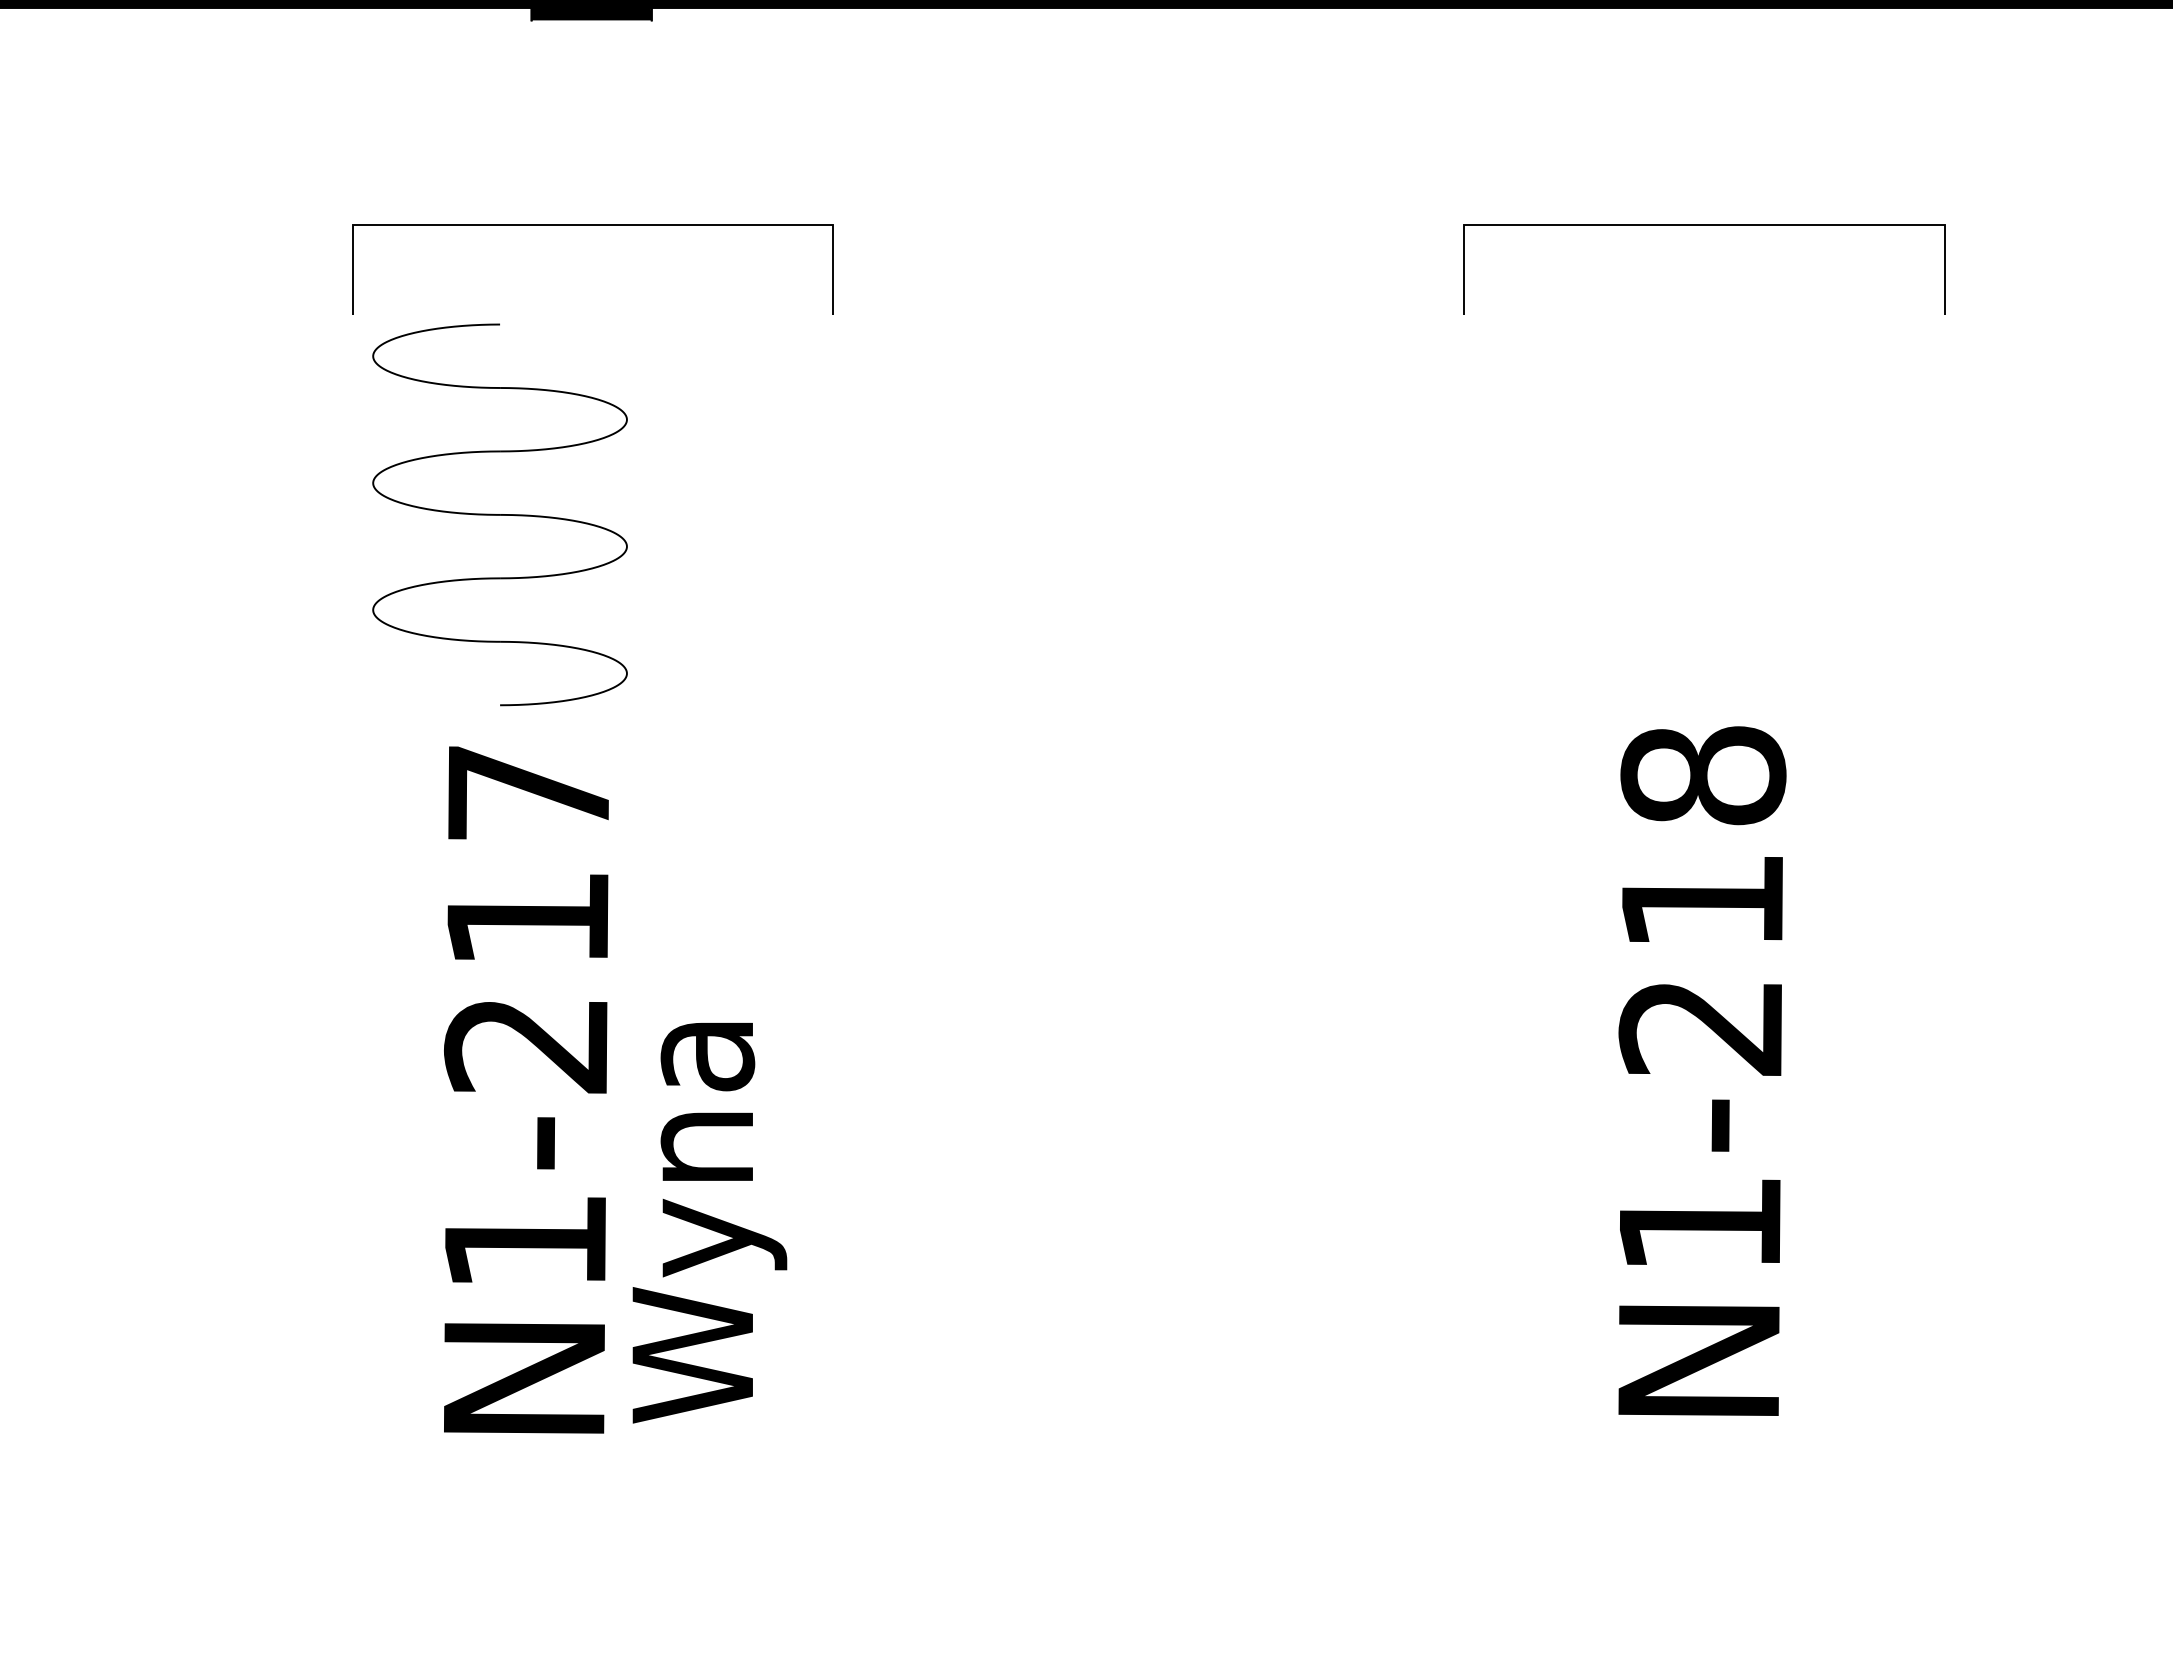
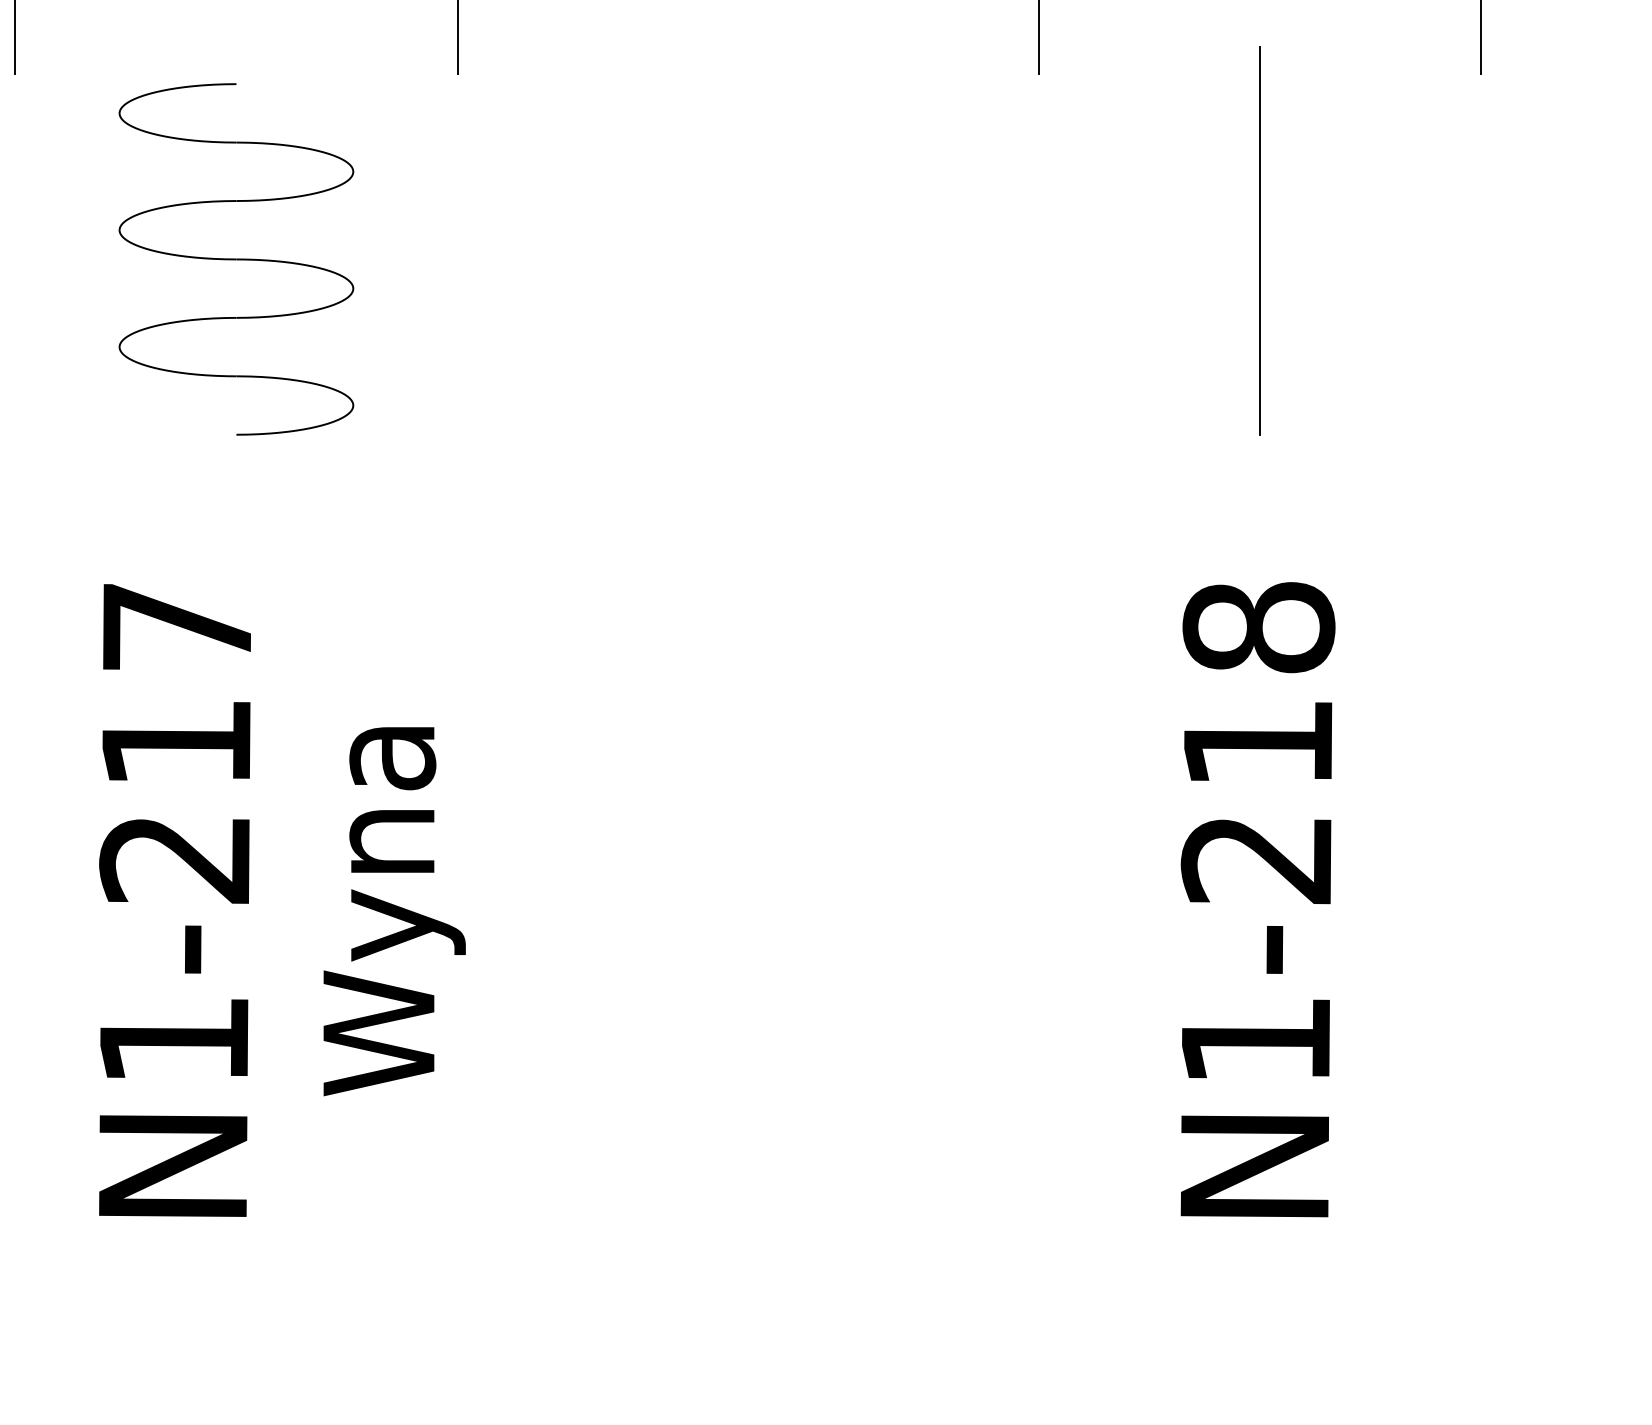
line: (1704, 494) -> (1259, 240), added
part: (499, 514) -> (235, 259), moved
text: (1702, 1070) -> (1258, 899), moved
text: (526, 1089) -> (175, 900), moved
text: (709, 1223) -> (394, 912), moved

